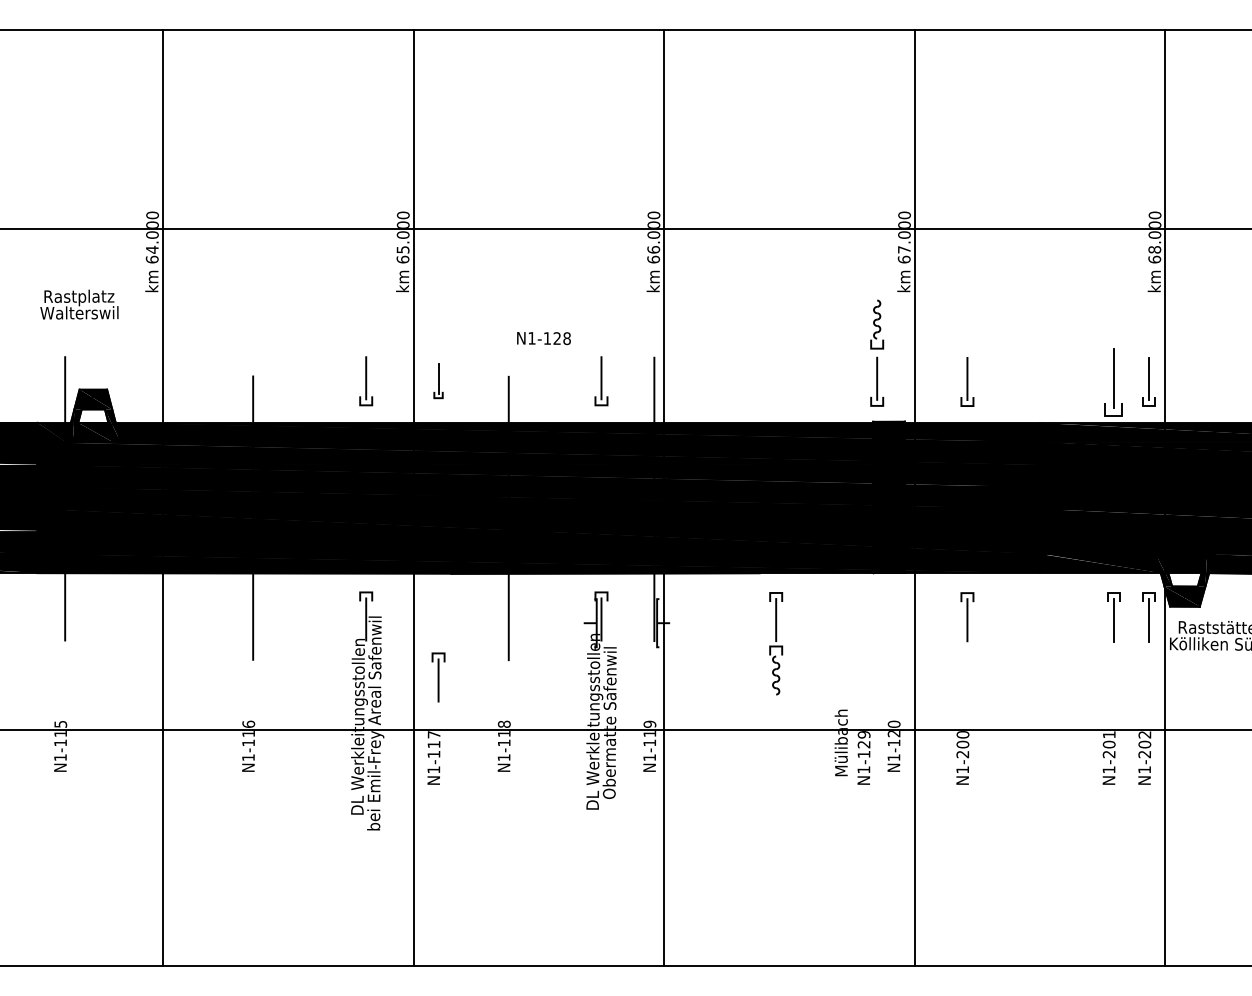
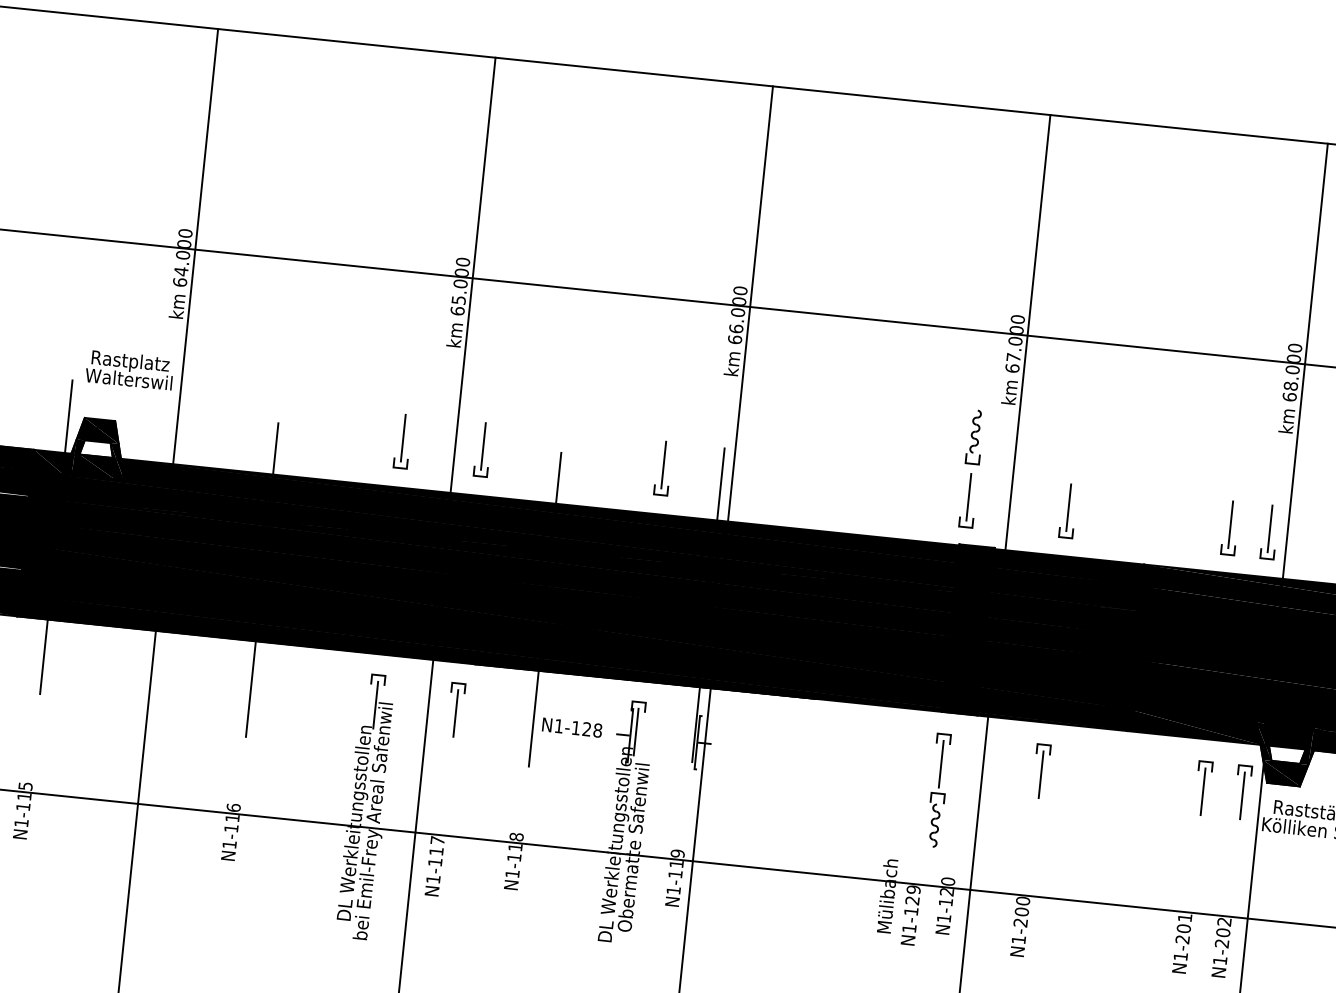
text: (79, 304) -> (129, 369), moved
text: (543, 338) -> (571, 727), moved
part: (438, 381) -> (482, 450), size x1.43
part: (1113, 381) -> (1230, 527), size x0.71
part: (776, 643) -> (938, 790), moved
part: (438, 677) -> (456, 710), moved

